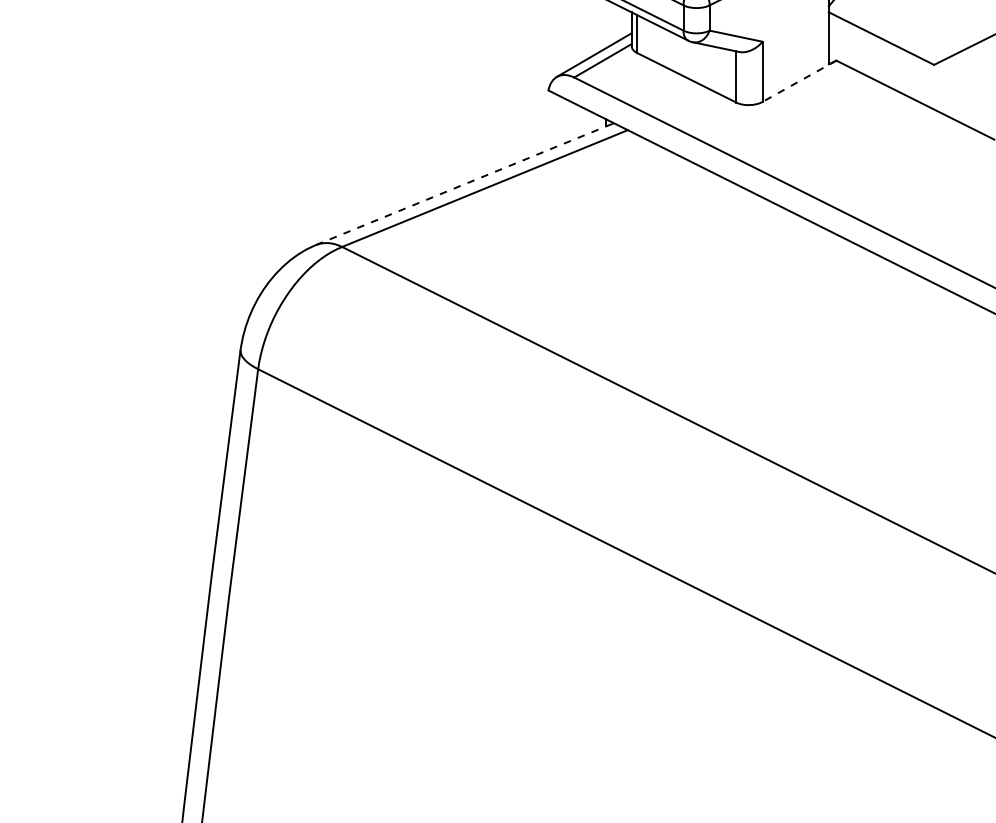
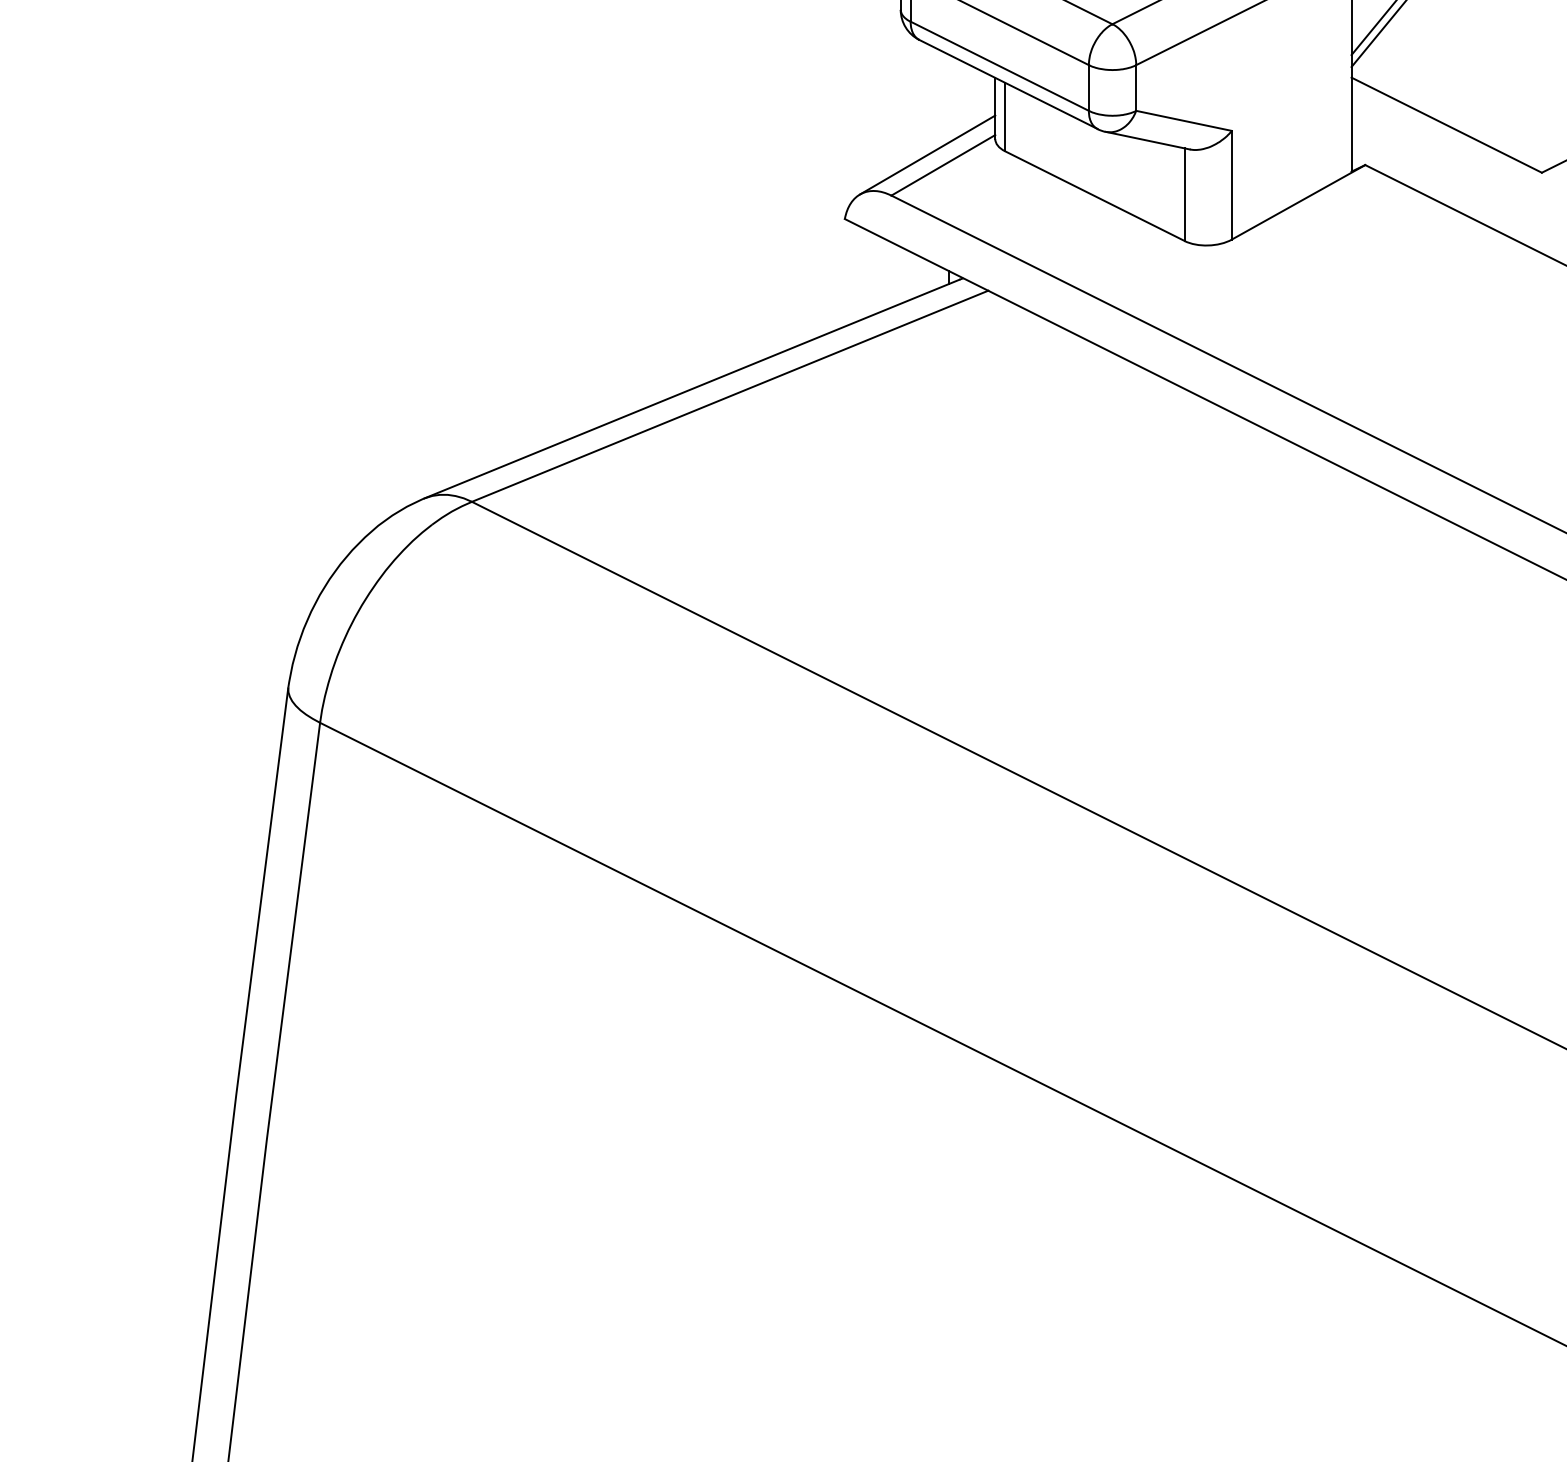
line: (799, 81) -> (1298, 202), dashed -> solid
line: (463, 184) -> (691, 388), dashed -> solid

